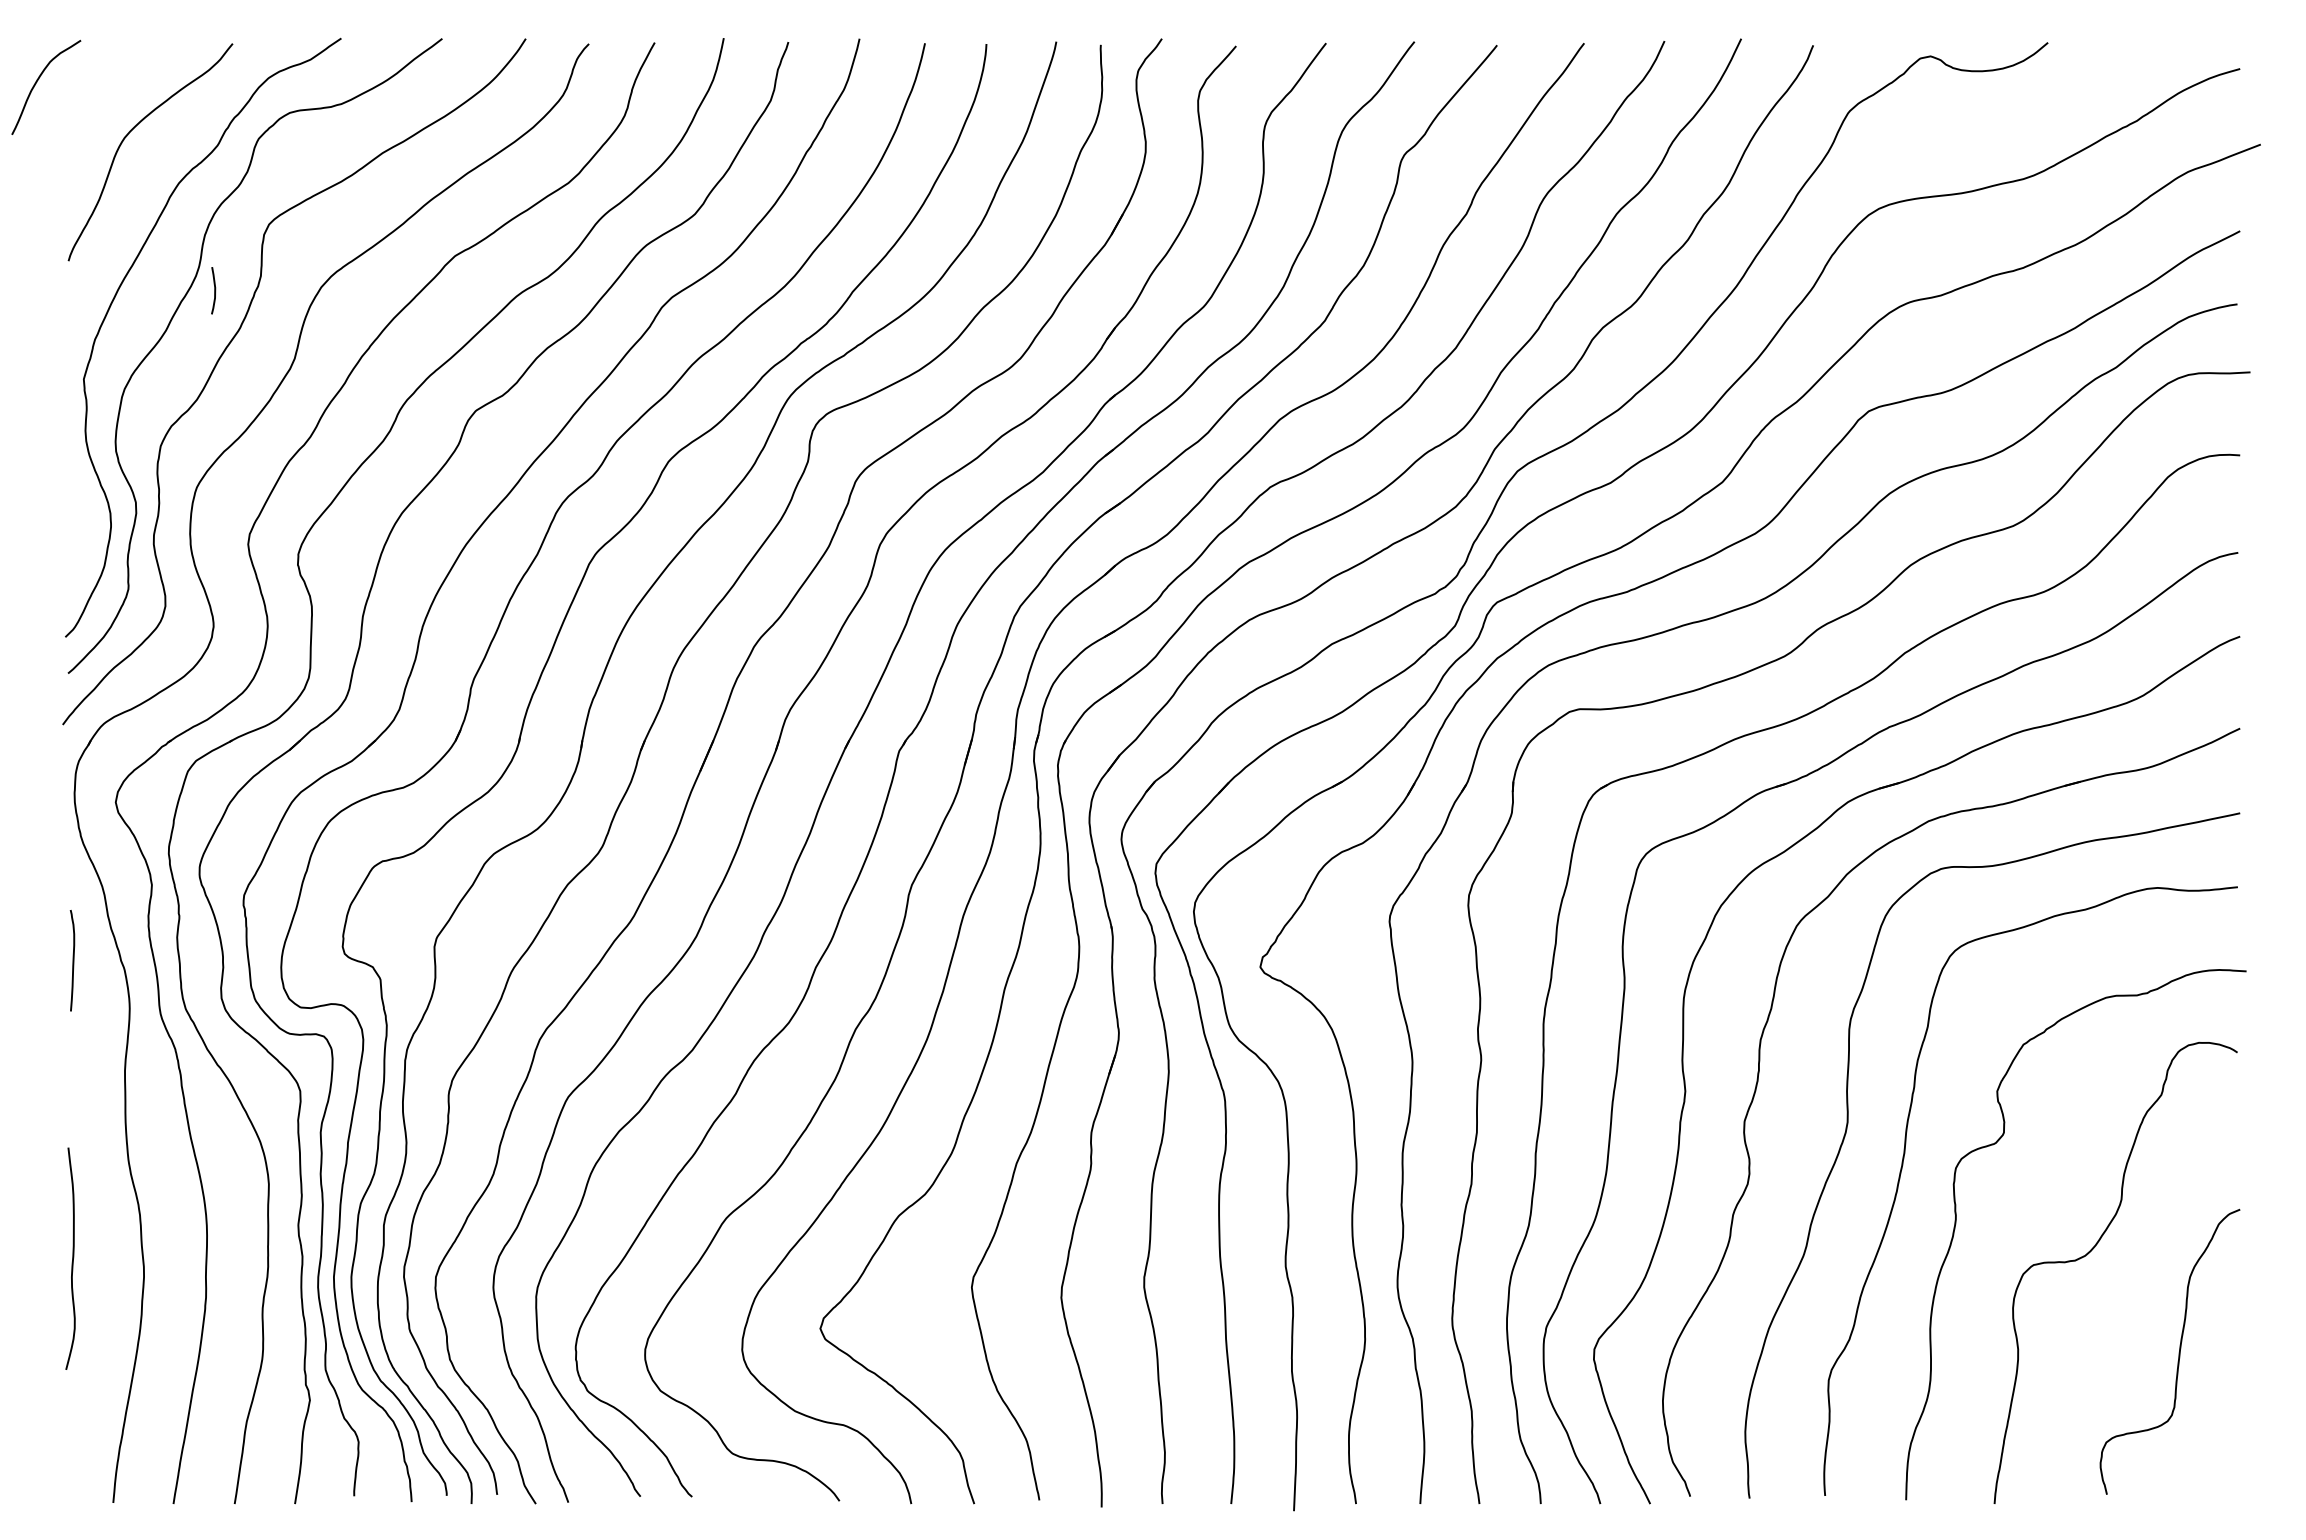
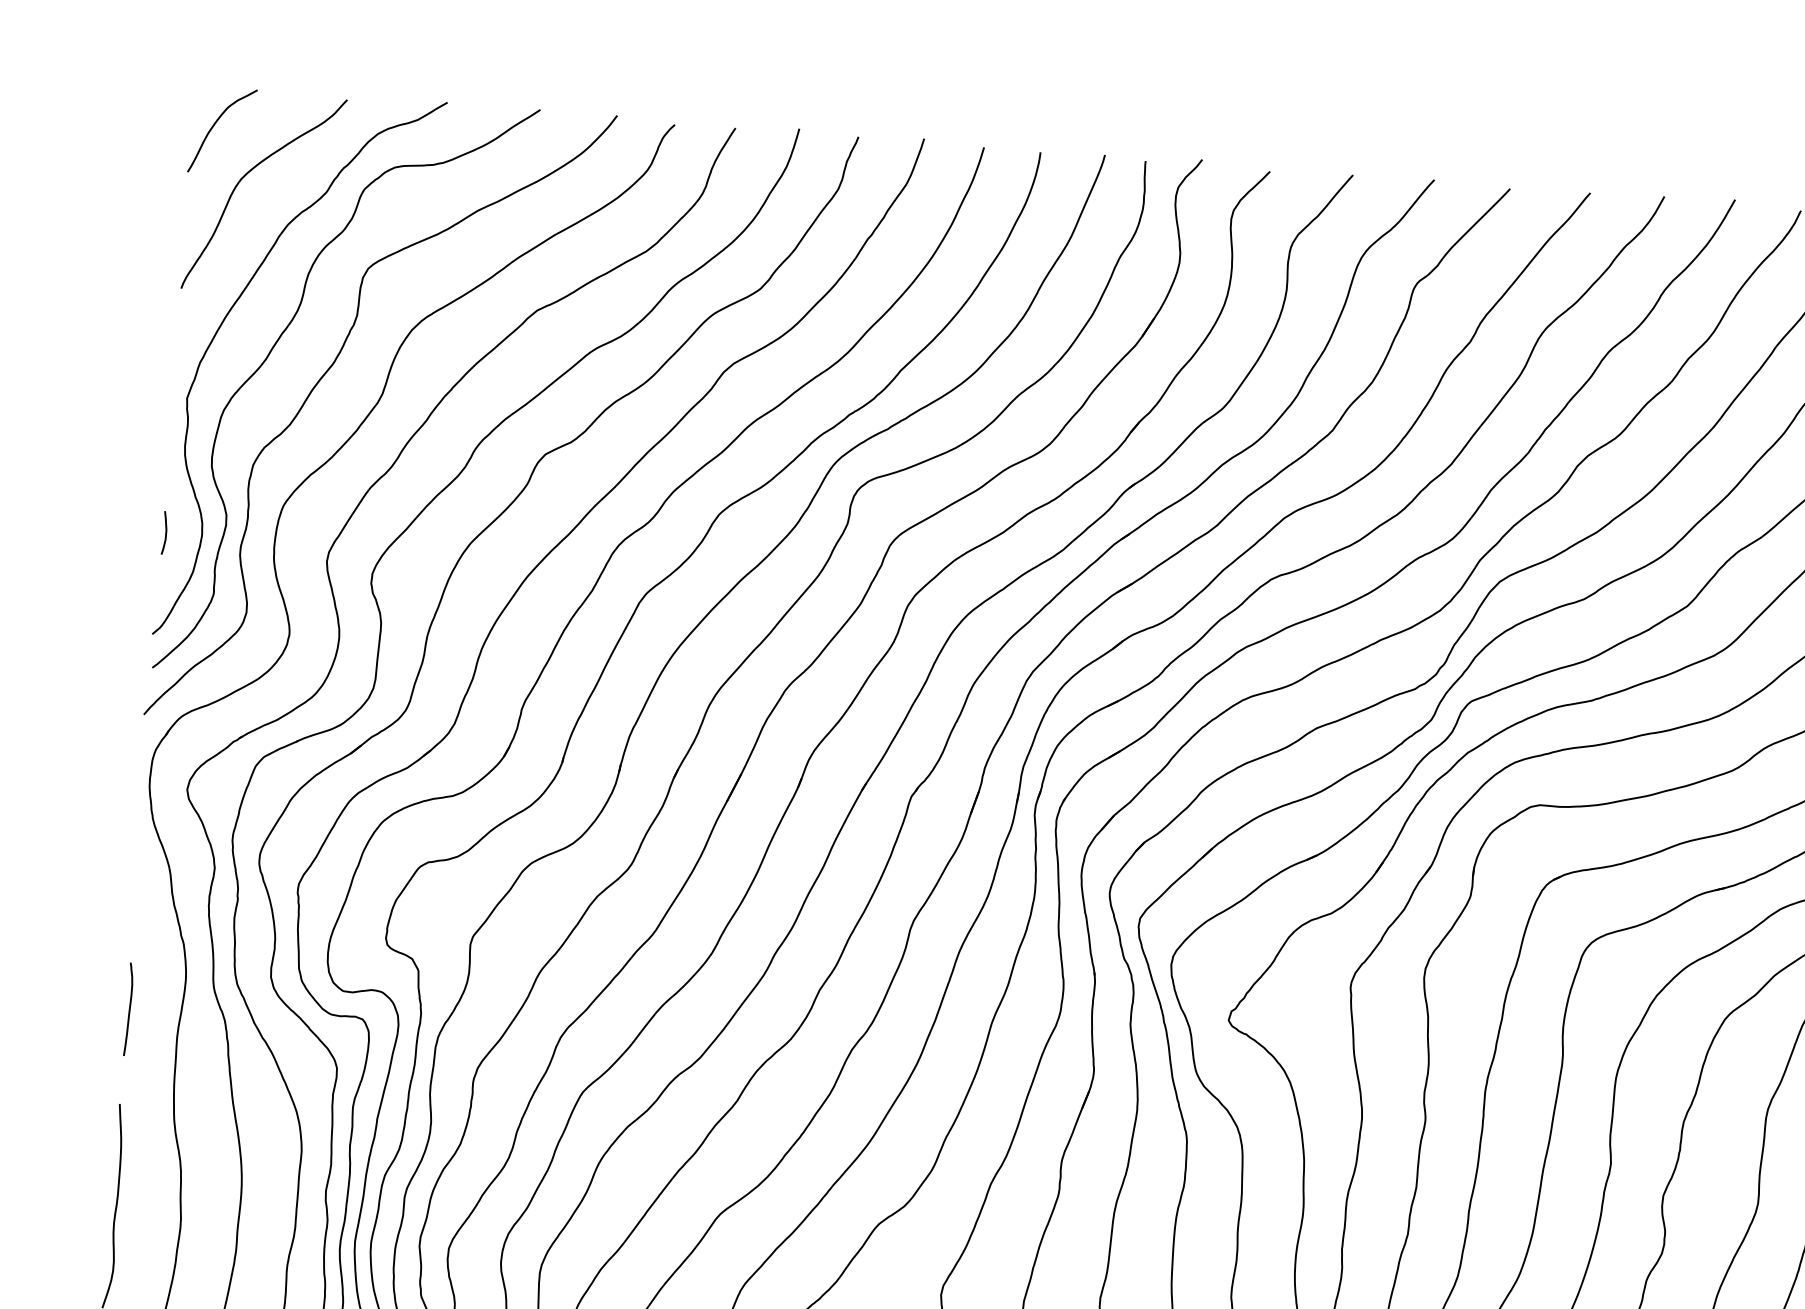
curve: (37, 82) -> (214, 125), moved
curve: (214, 290) -> (165, 532), moved
curve: (72, 960) -> (128, 1009), moved

